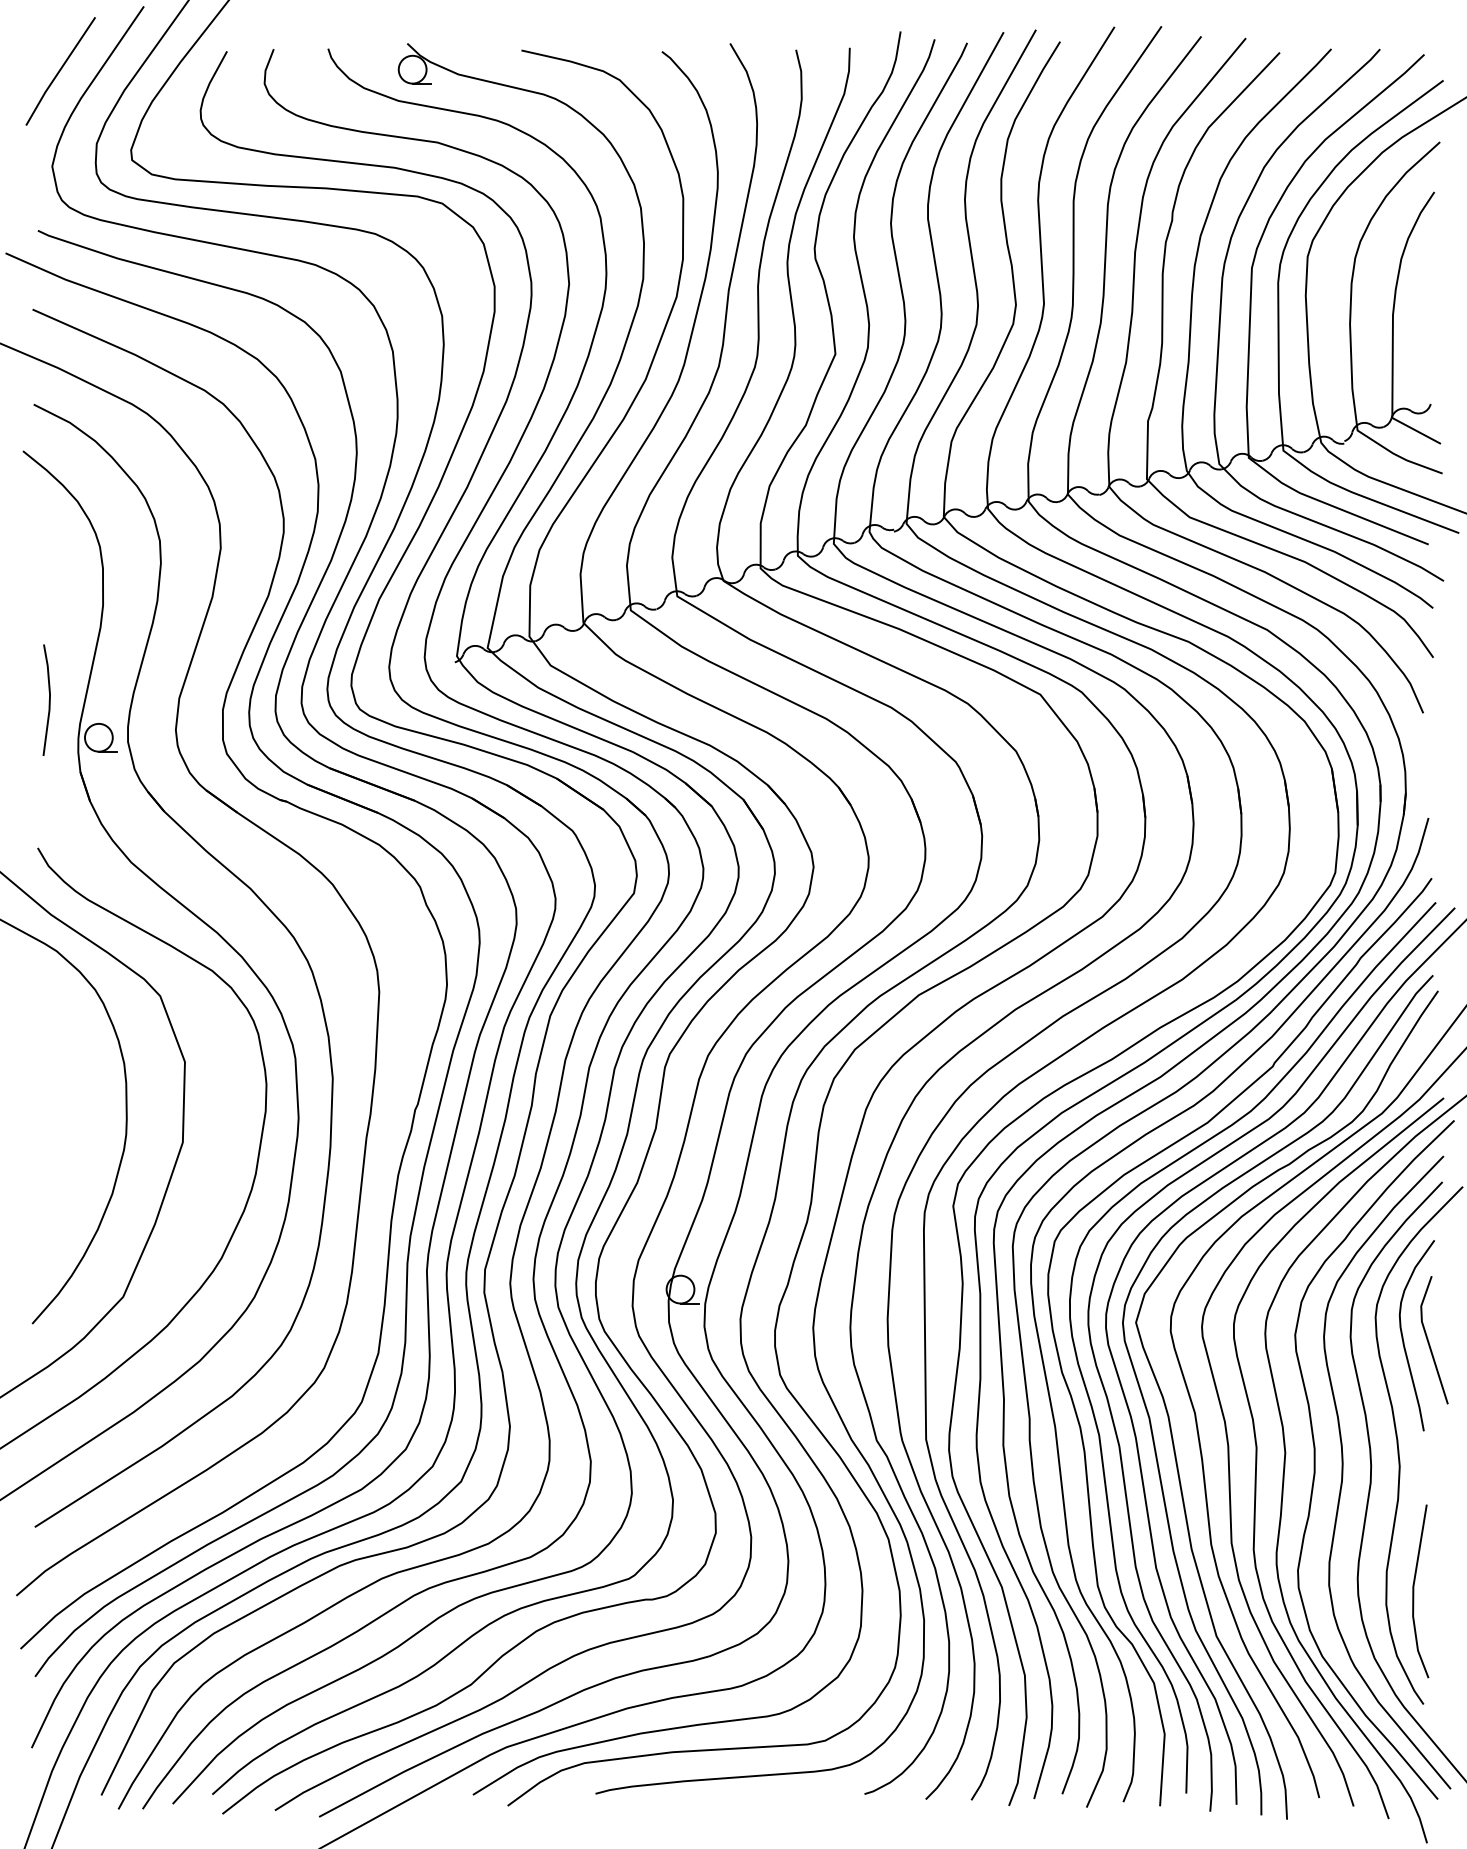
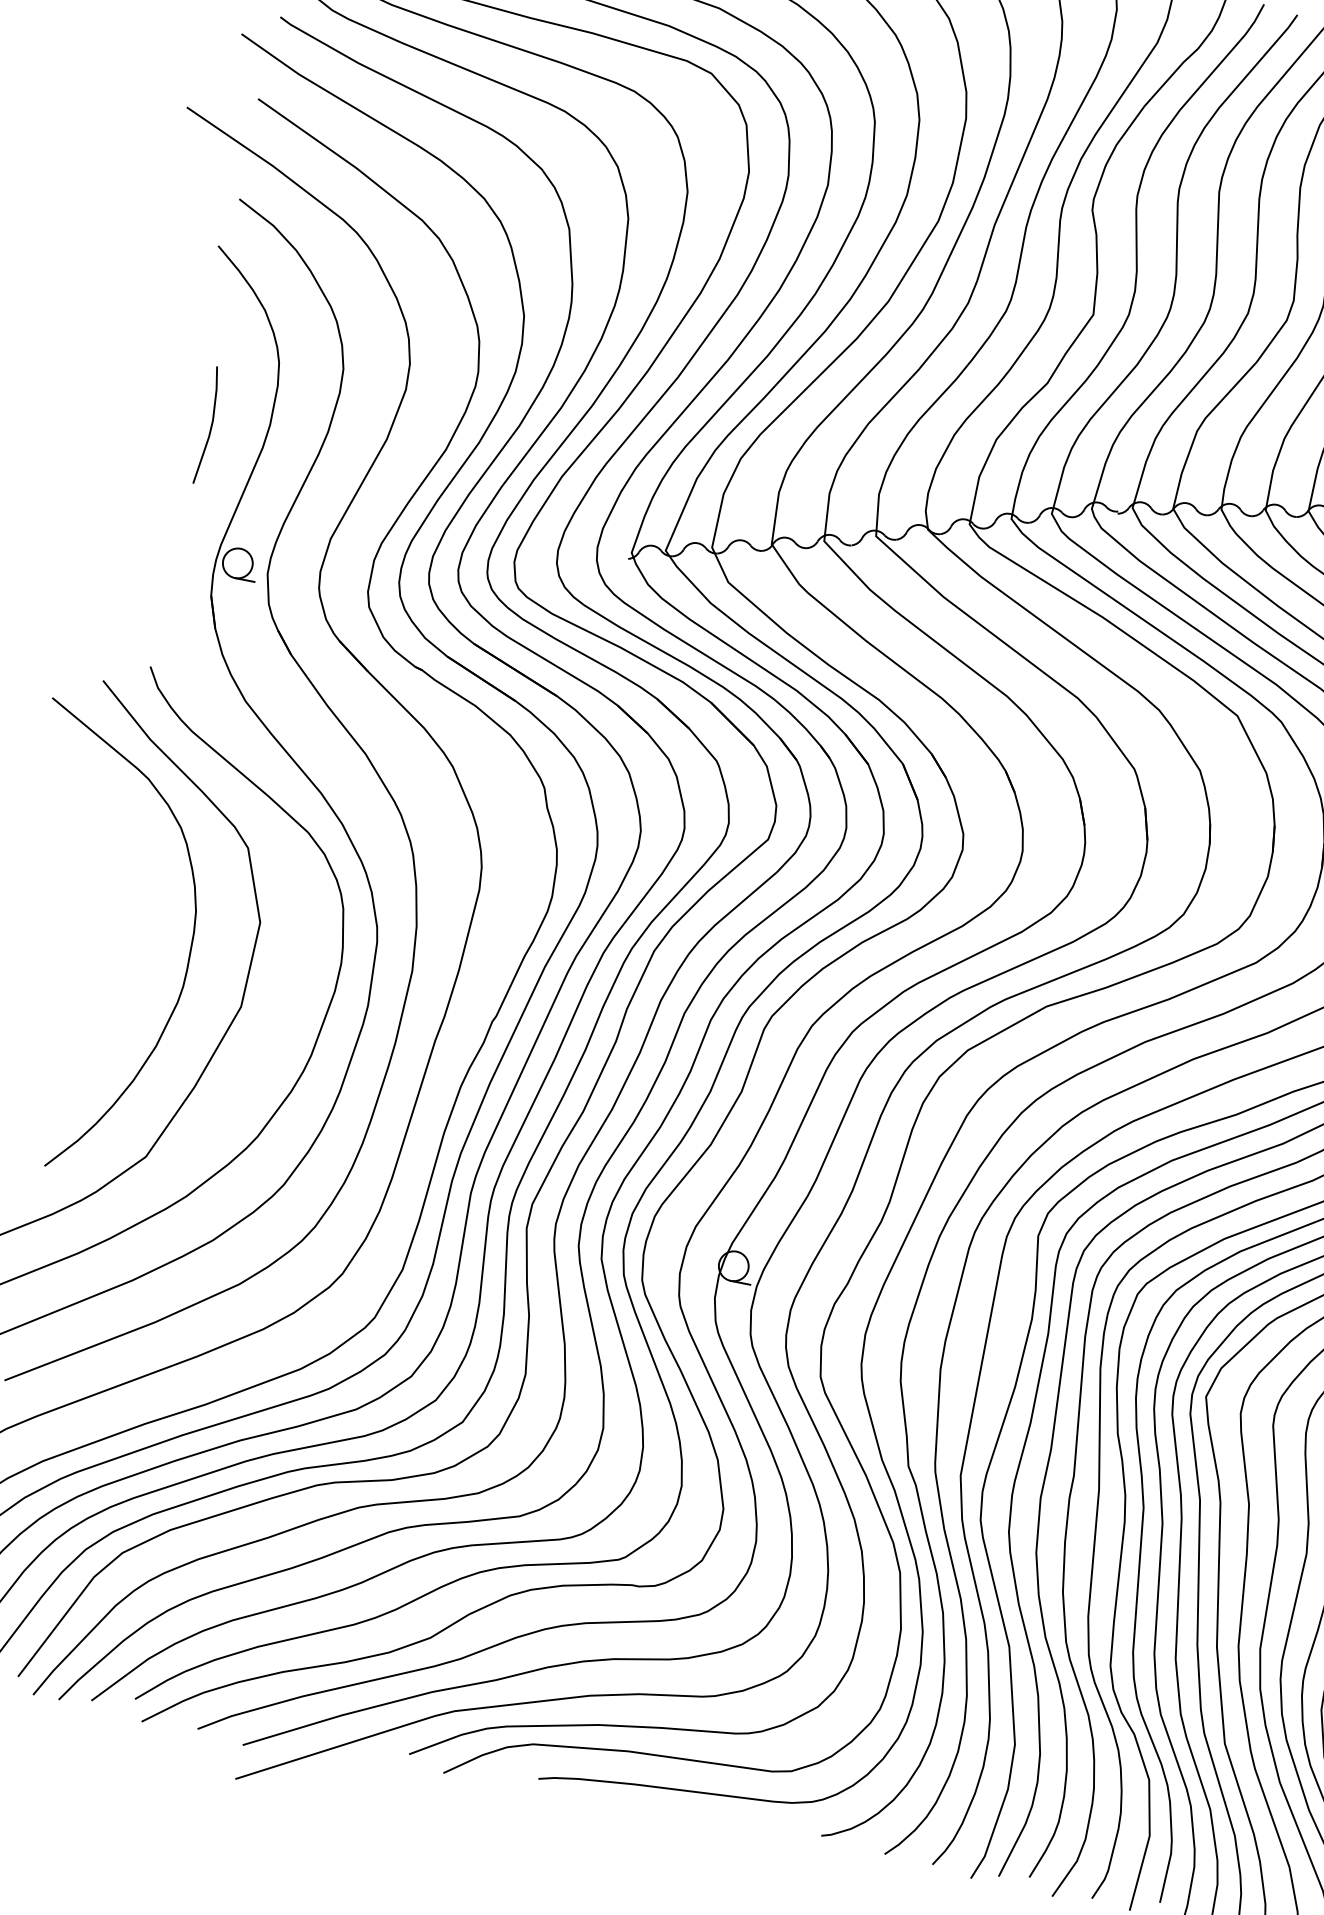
line: (48, 701) -> (209, 427), moved

